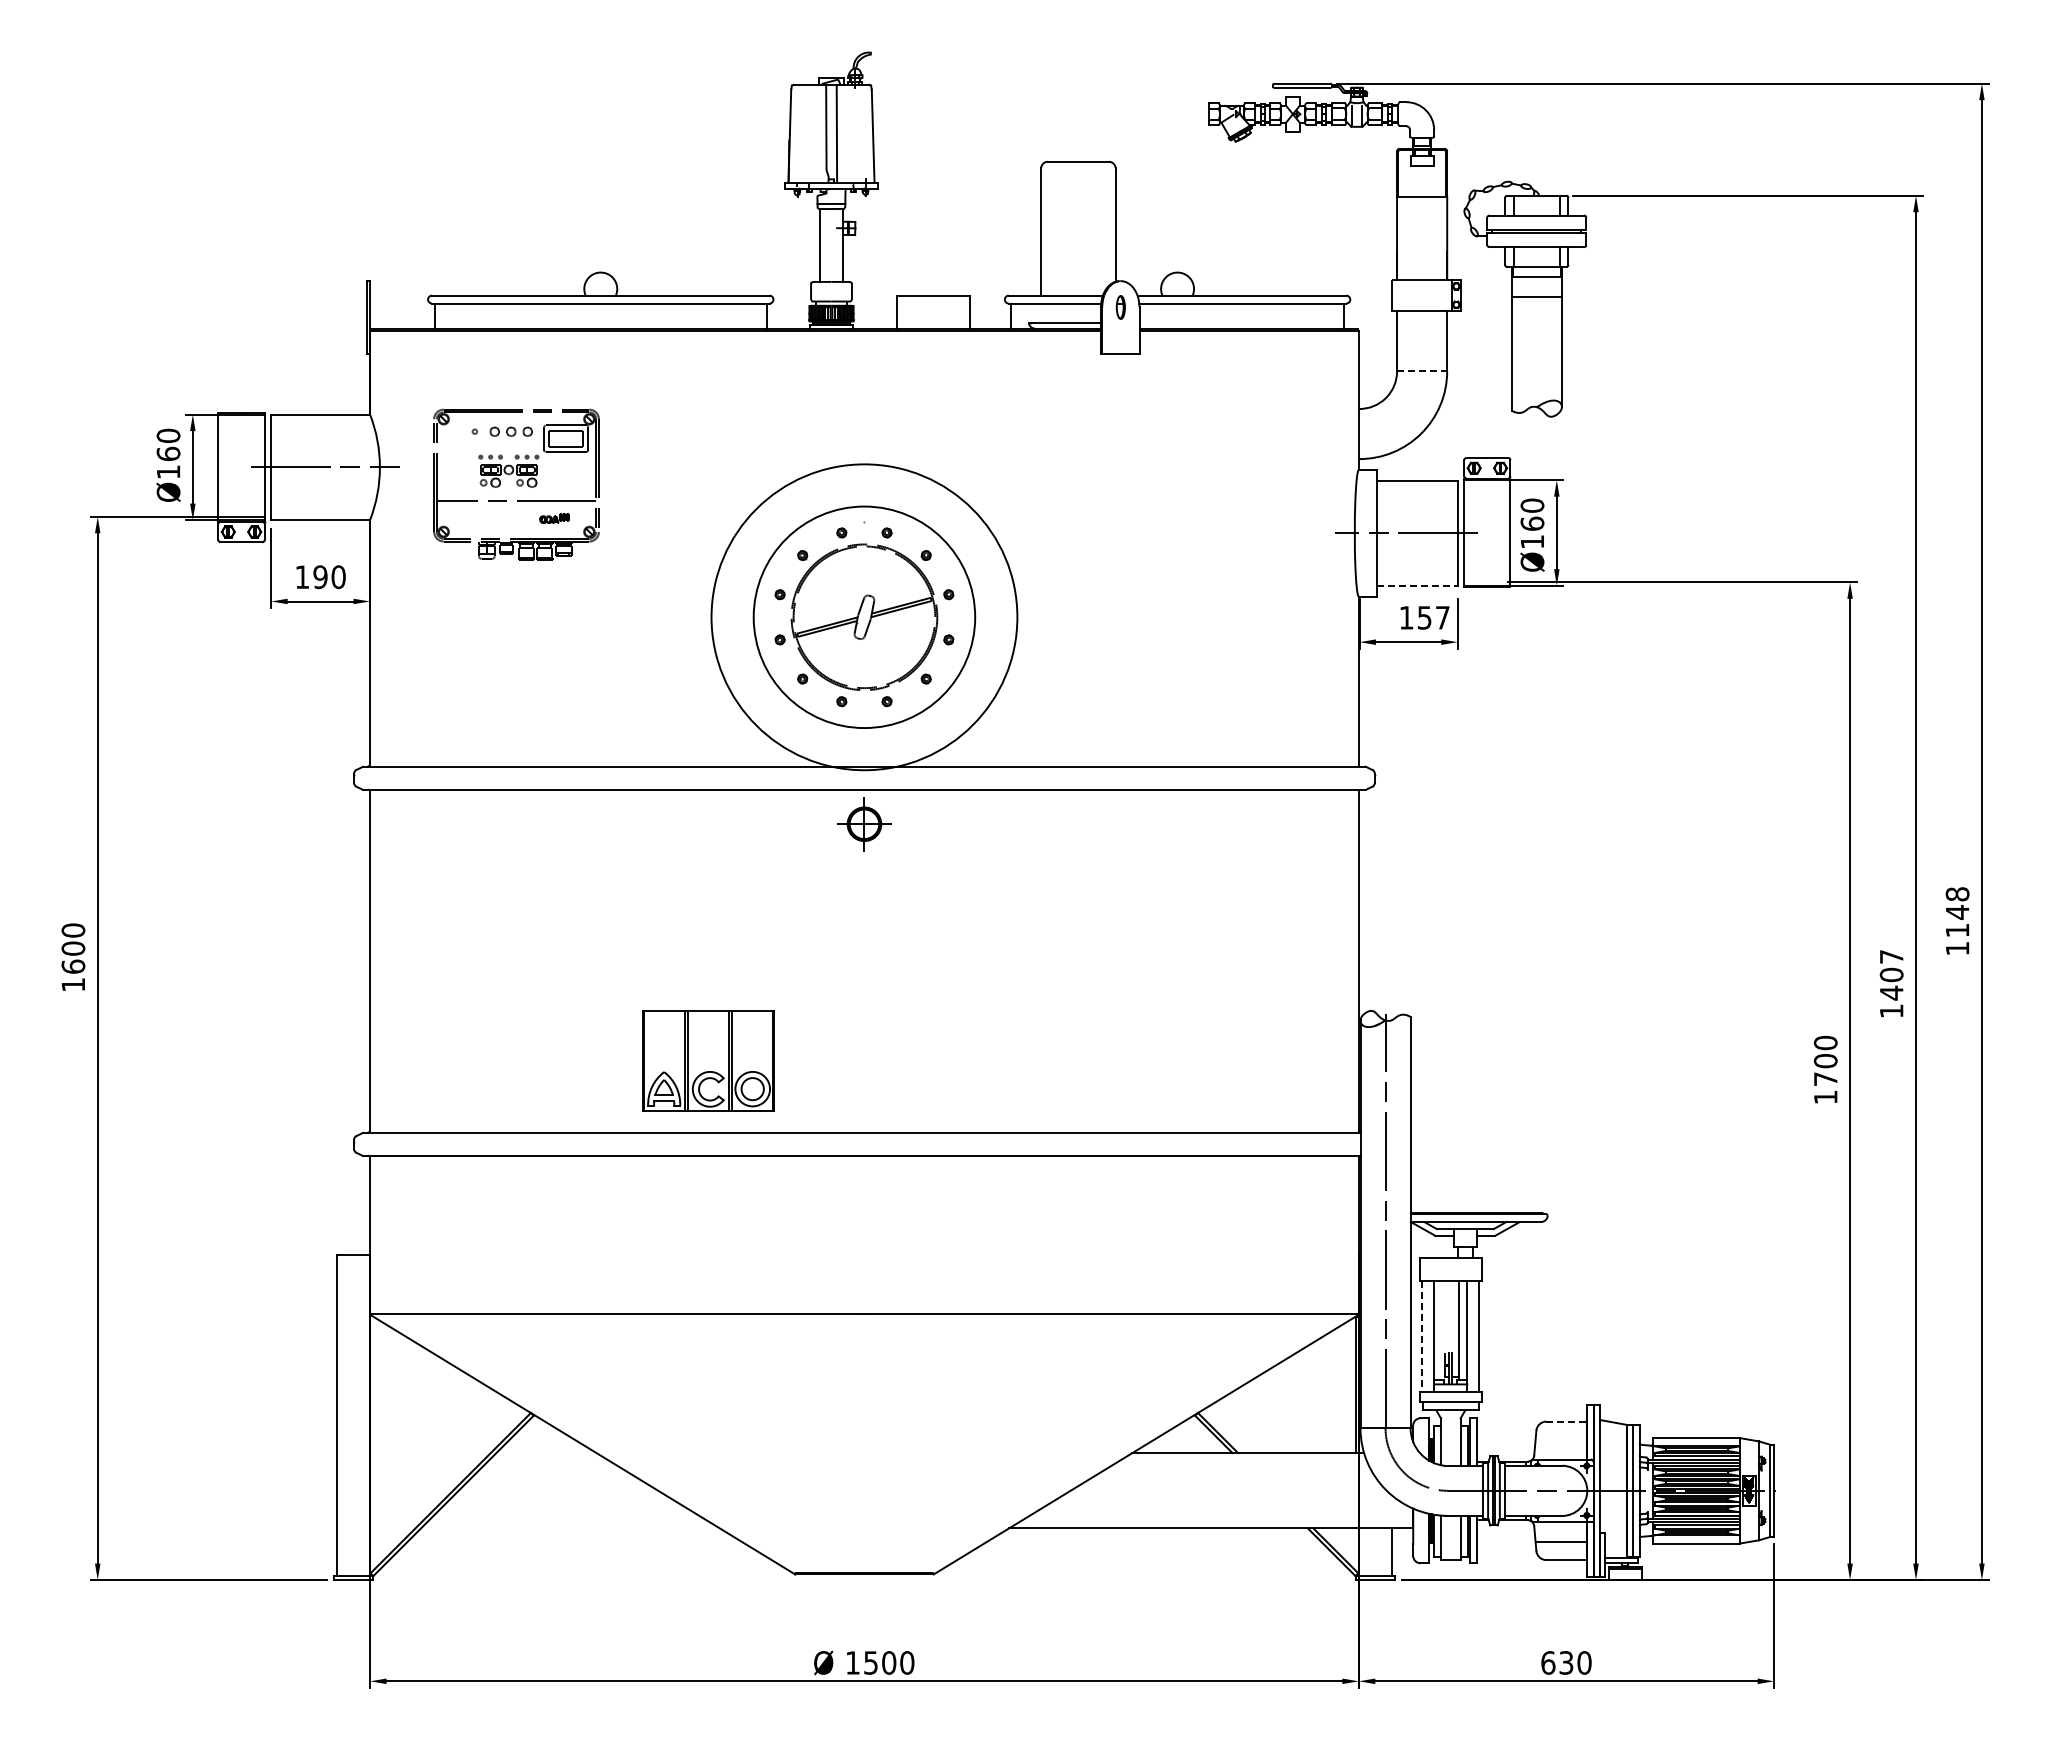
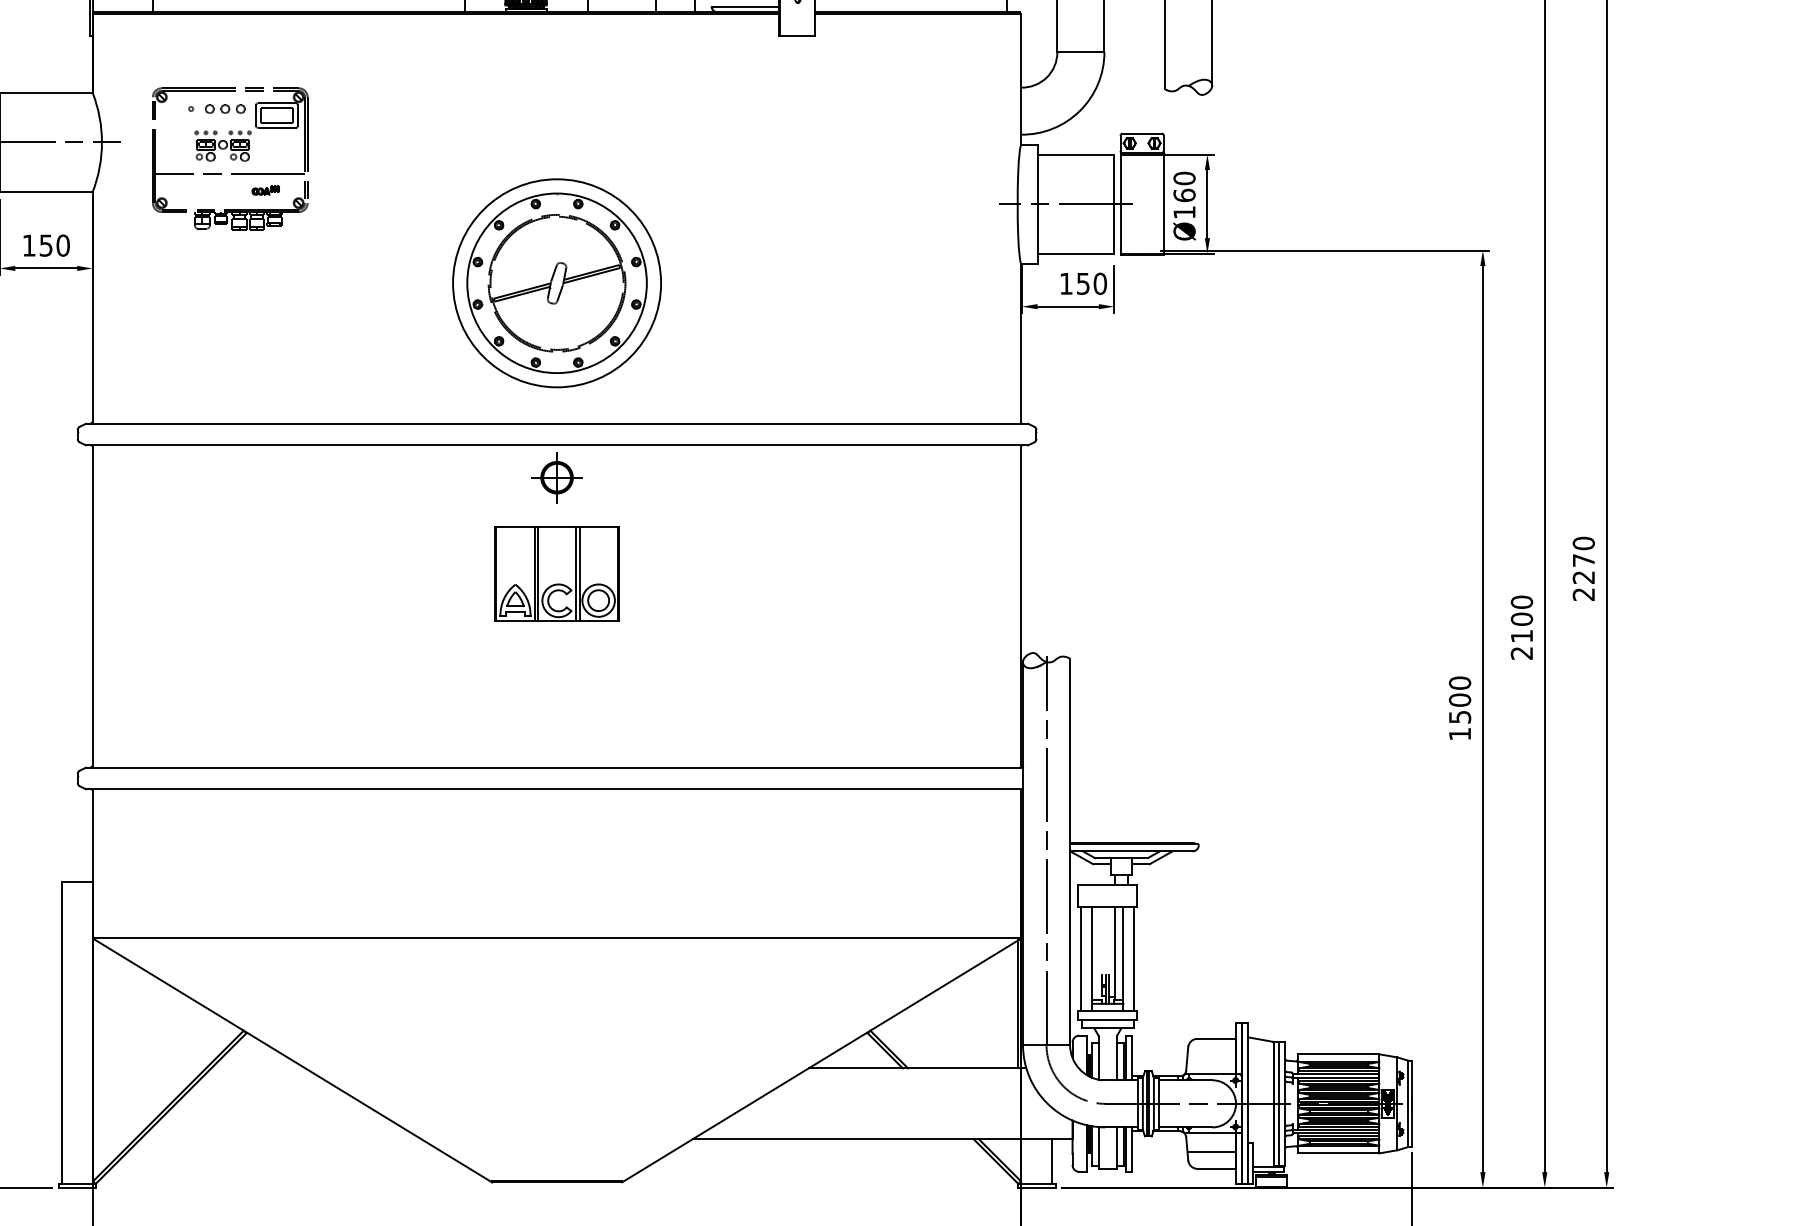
line: (1422, 371) -> (1081, 52), dashed -> solid
text: (320, 576) -> (46, 244), 190 -> 150
line: (1417, 585) -> (1076, 253), dashed -> solid
circle: (864, 616) -> (557, 282), size x0.62
text: (1442, 617) -> (1100, 283), 157 -> 150
text: (1957, 921) -> (1583, 569), 1148 -> 2270
text: (1891, 983) -> (1521, 627), 1407 -> 2100
part: (708, 1060) -> (557, 573), moved
text: (1825, 1079) -> (1459, 717), 1700 -> 1500
line: (1422, 1337) -> (1081, 959), dashed -> solid
line: (1567, 1421) -> (1217, 1038), dashed -> solid

